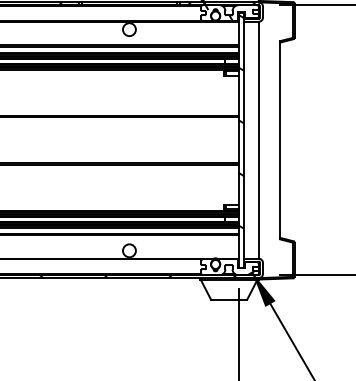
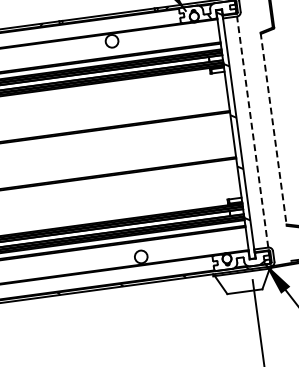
line: (258, 139) -> (252, 131), solid -> dashed
line: (280, 140) -> (273, 129), solid -> dashed

